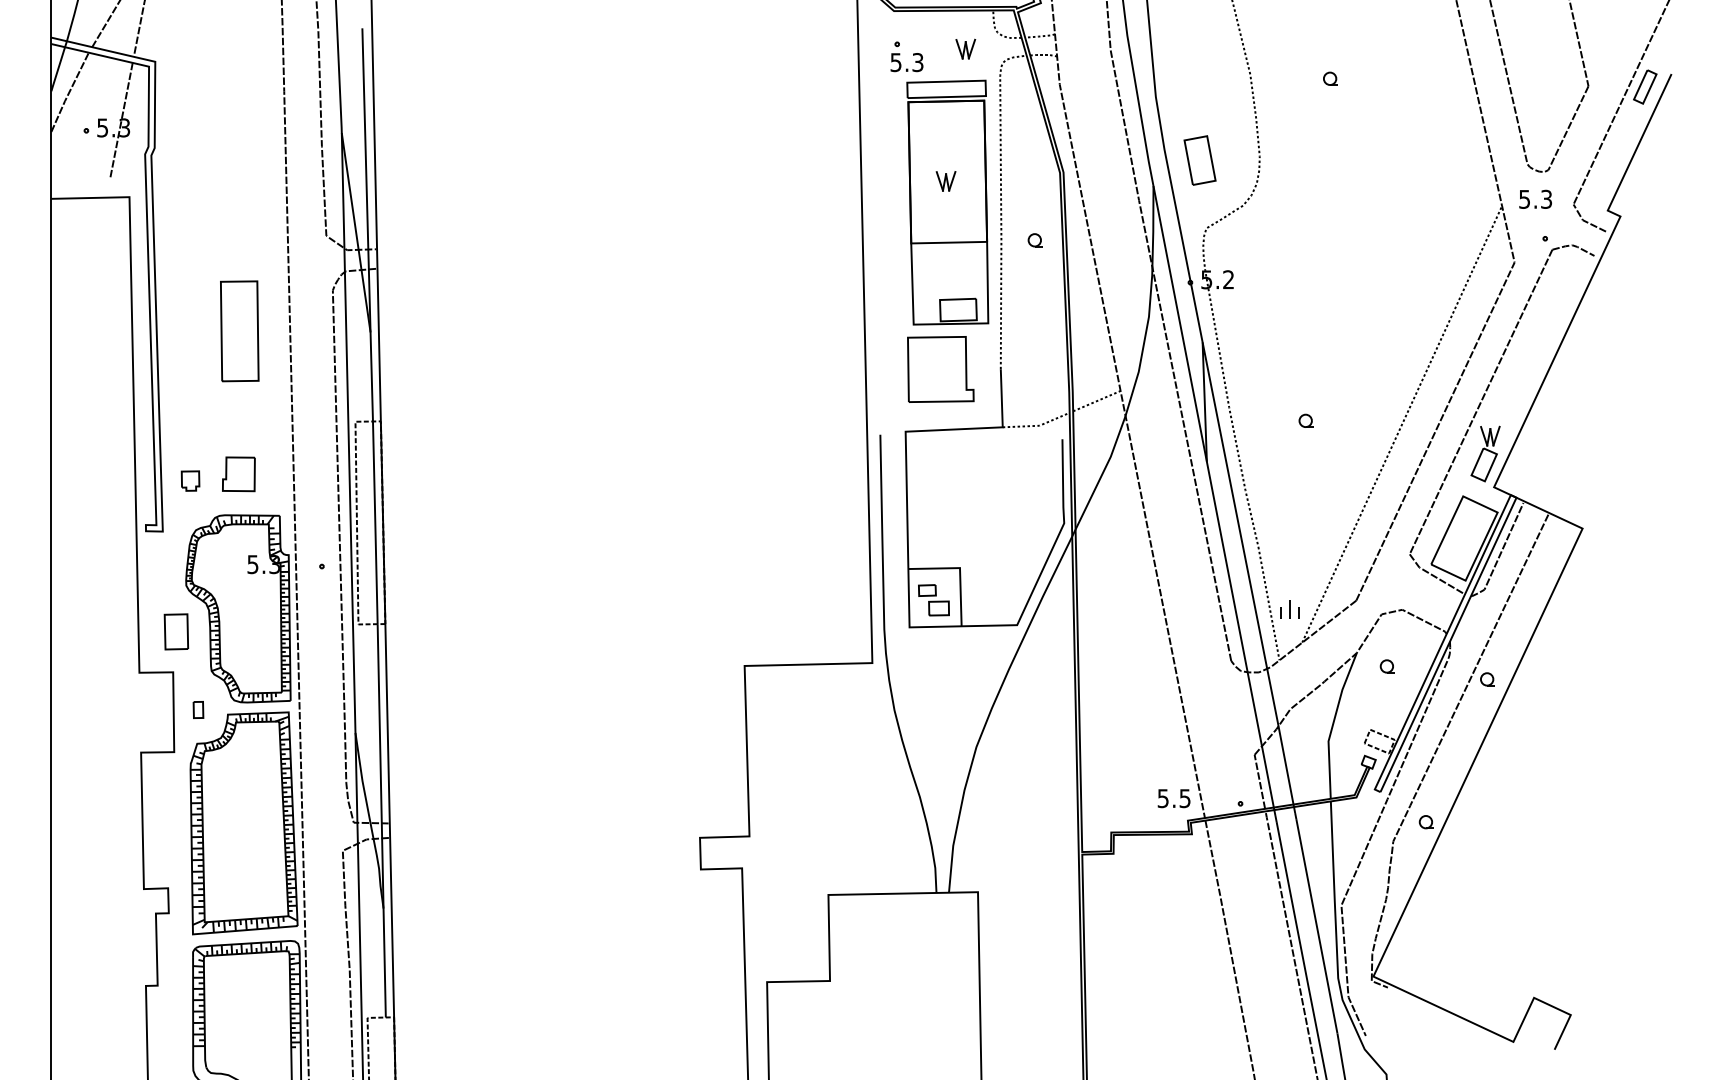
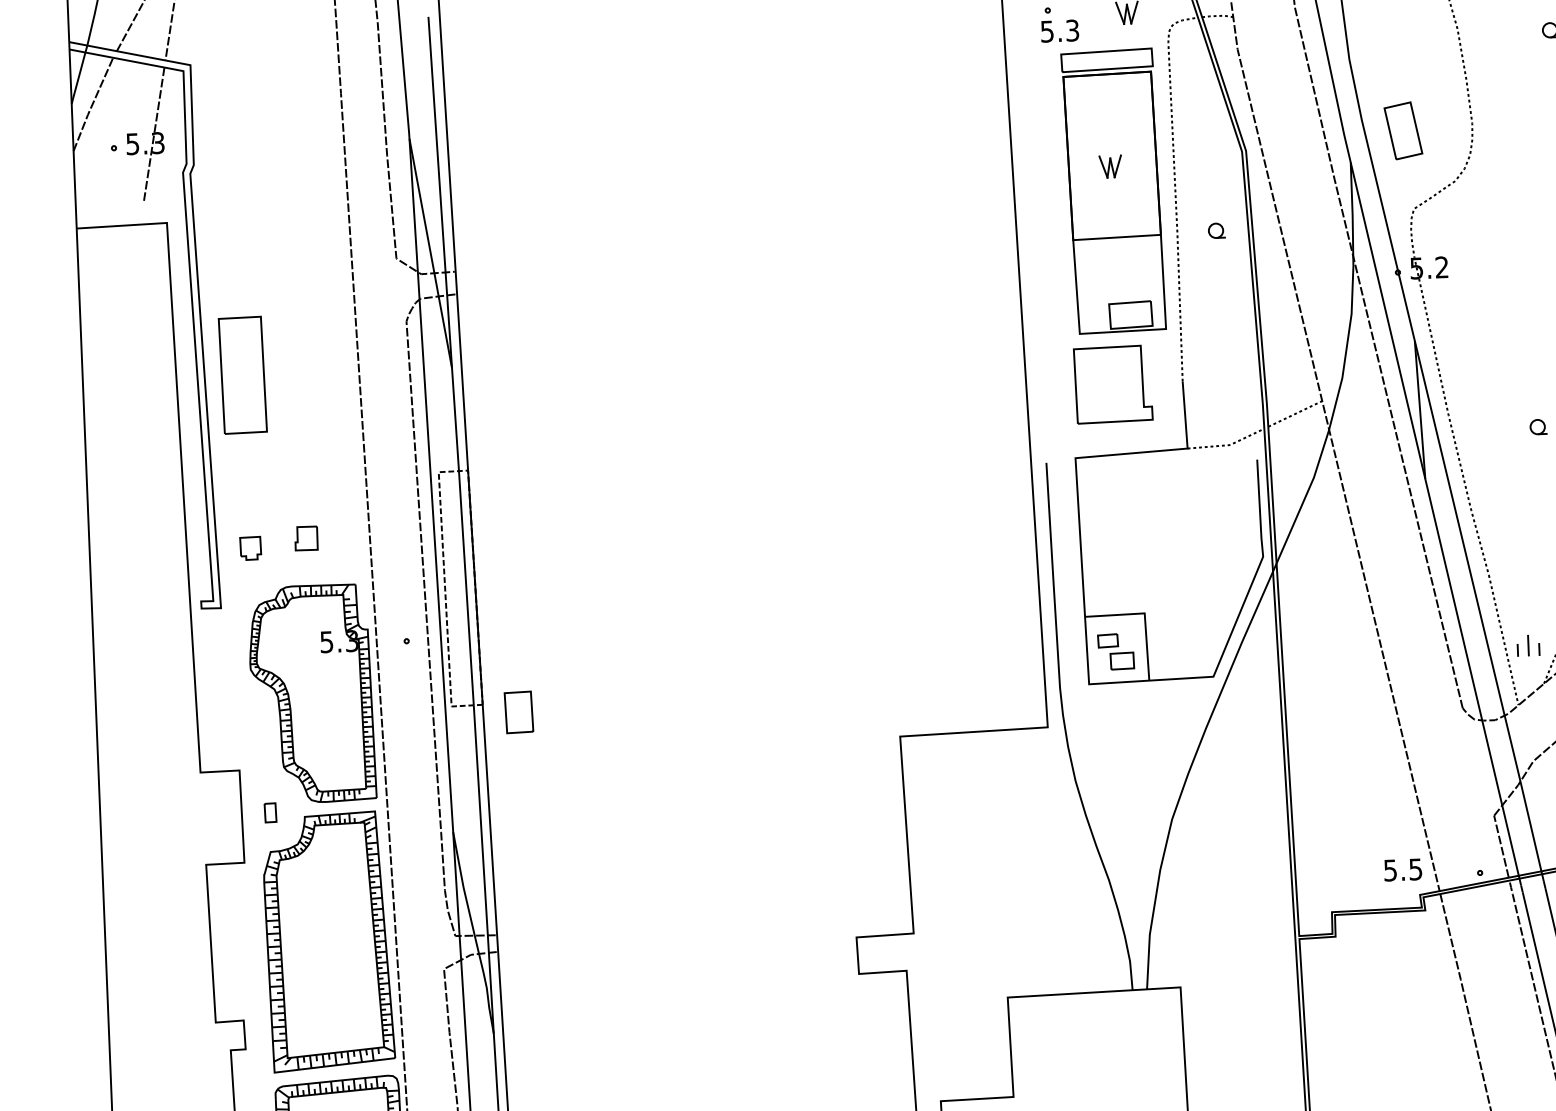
part: (239, 331) -> (242, 375), moved
part: (238, 474) -> (305, 538), size x0.6
part: (176, 631) -> (519, 711), moved

